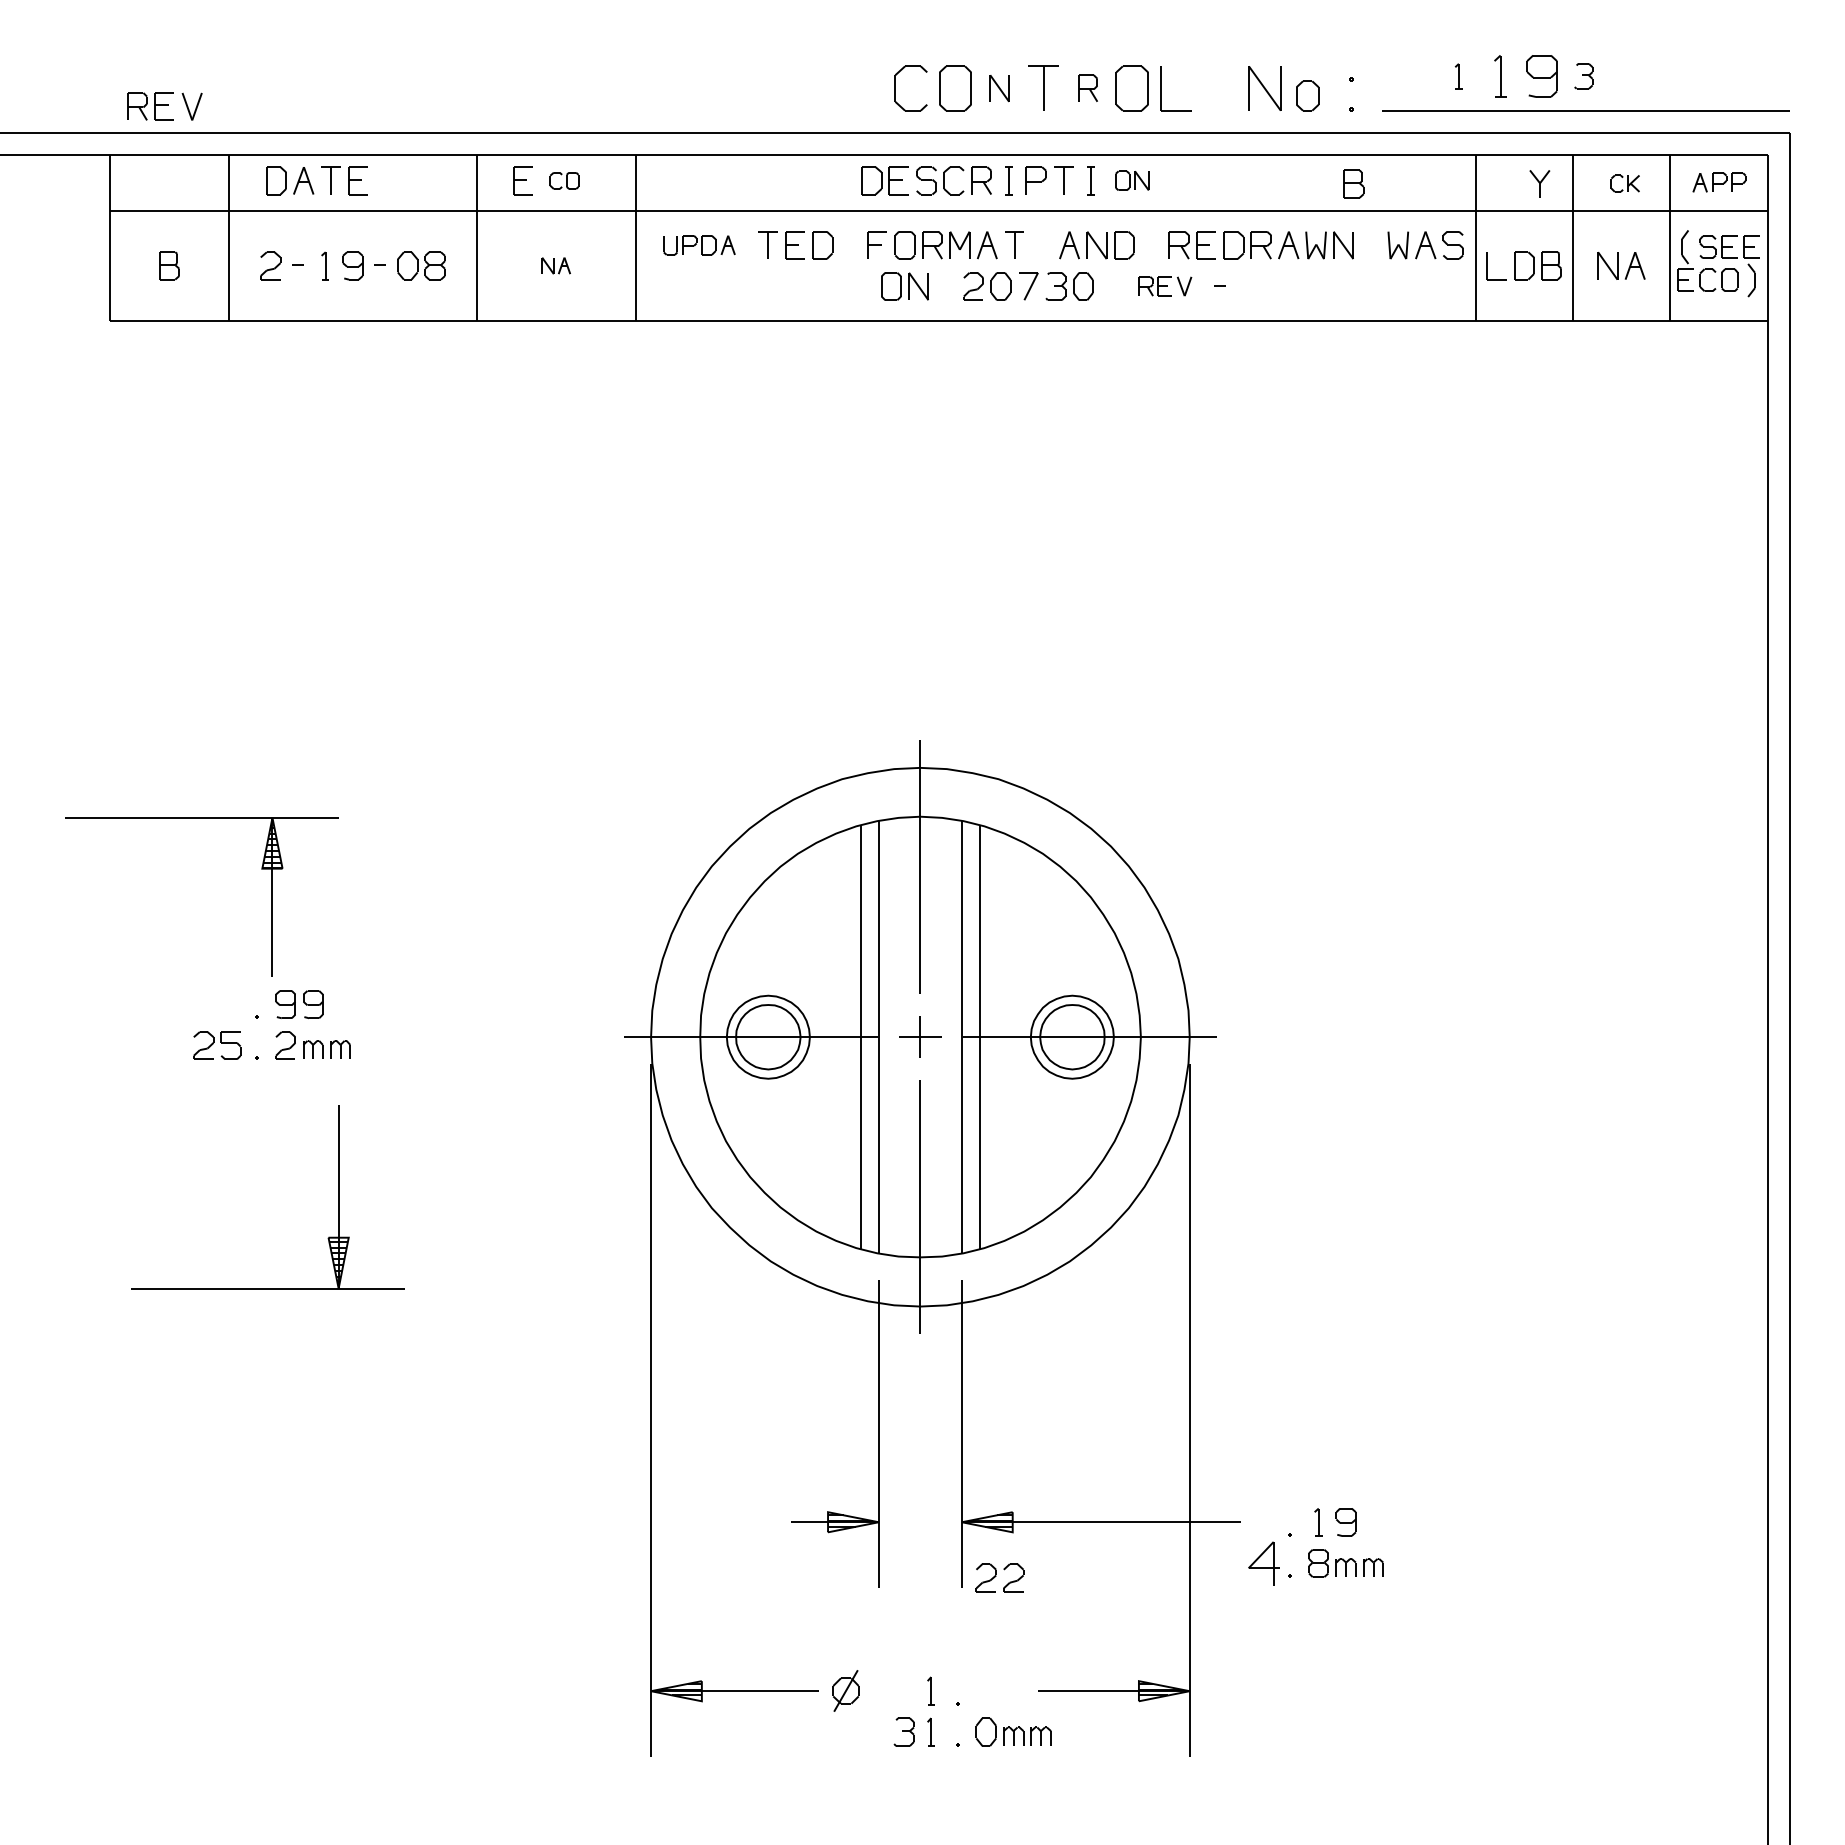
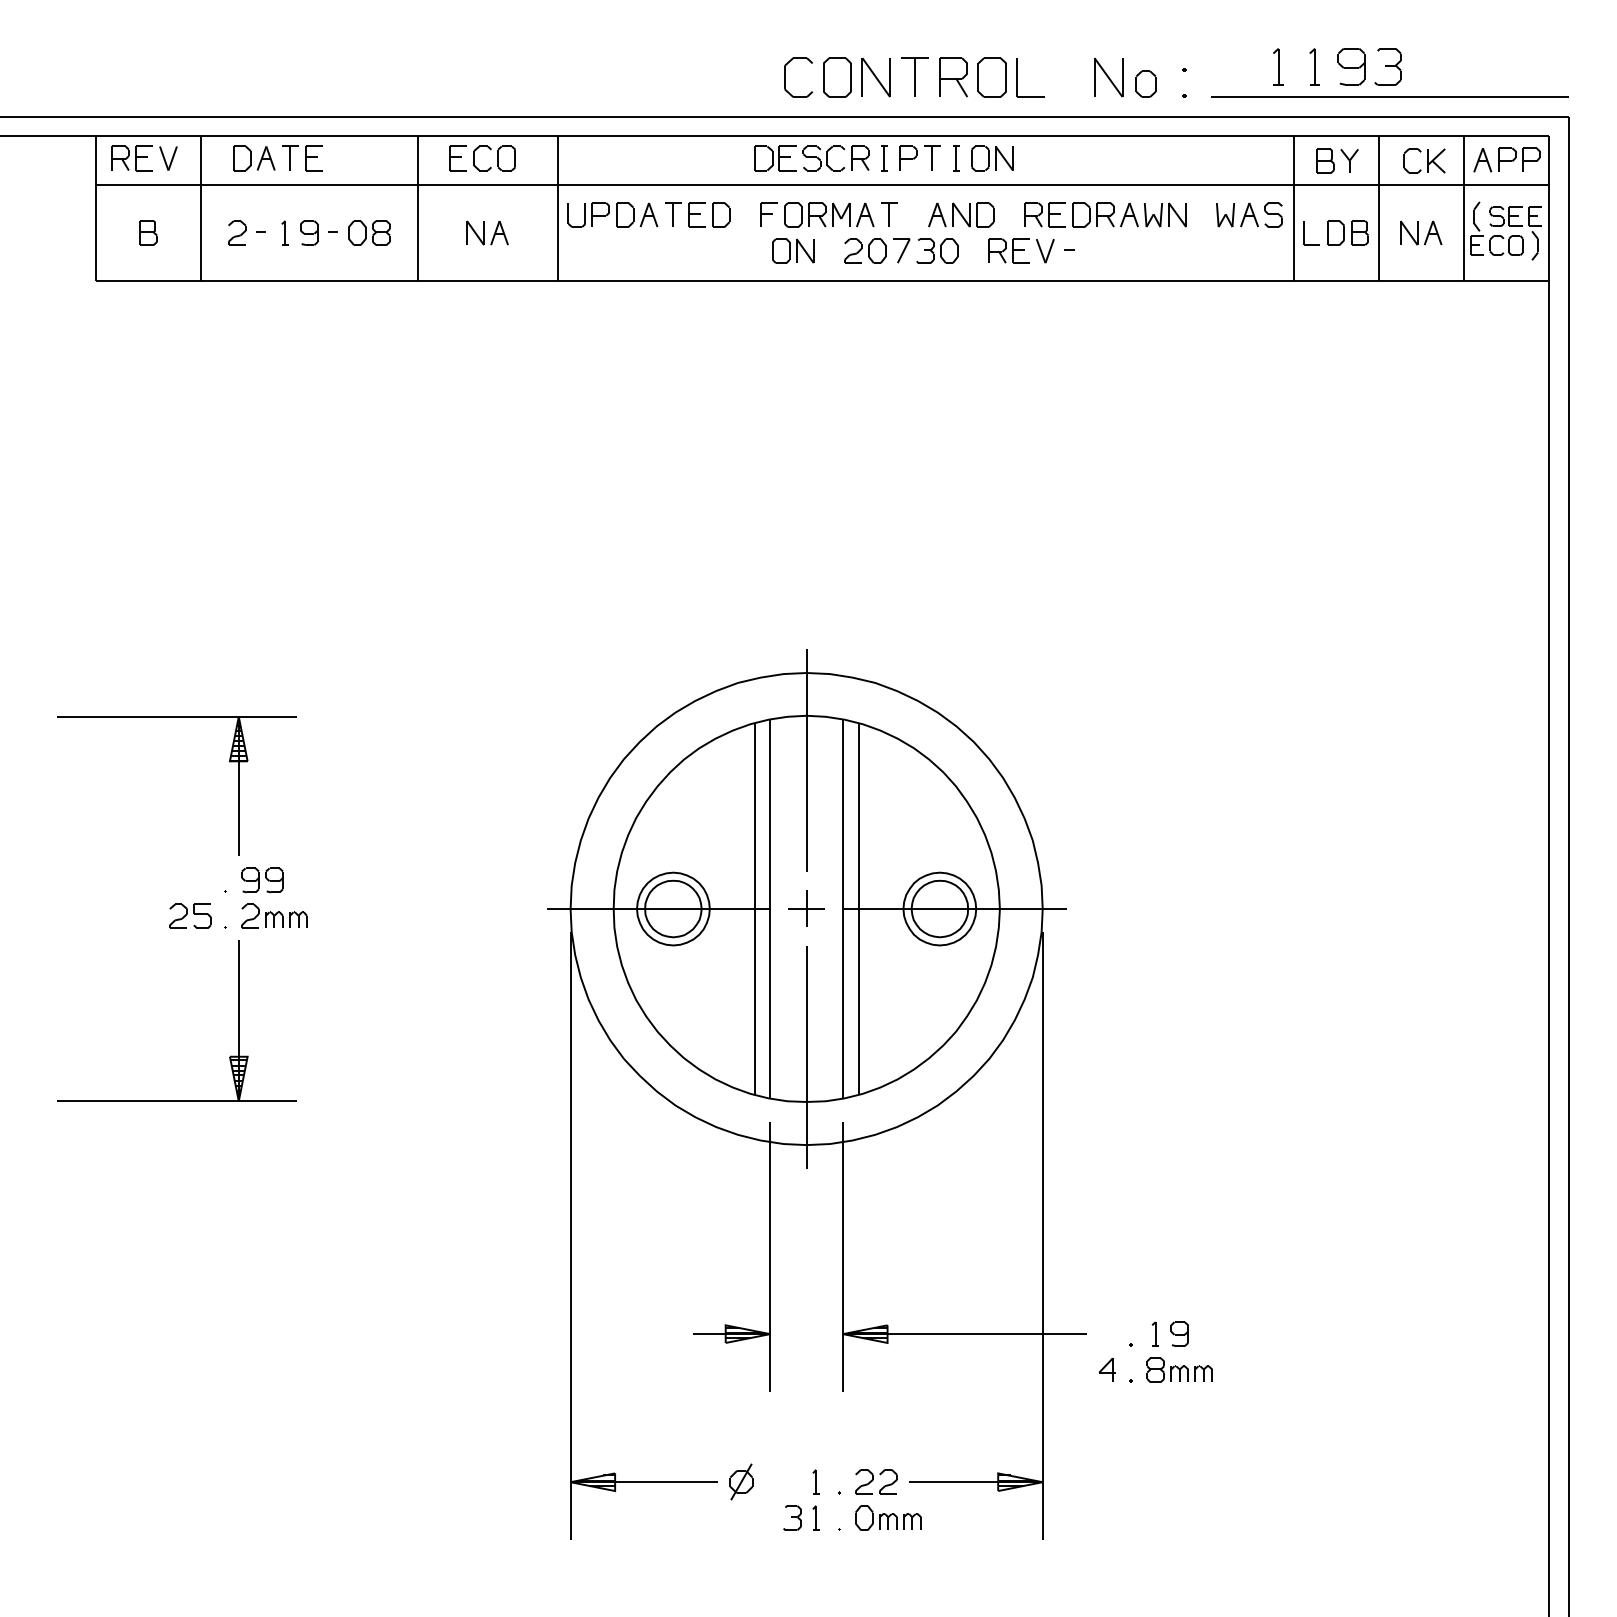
part: (1458, 75) -> (1278, 66), size x1.67
part: (1583, 75) -> (1387, 66), size x1.67
part: (998, 88) -> (875, 77), size x1.67
part: (1087, 88) -> (953, 77), size x1.67
part: (164, 106) -> (144, 158), moved
part: (564, 180) -> (494, 158), size x1.67
part: (1132, 180) -> (992, 158), size x1.43
part: (1718, 181) -> (1506, 159), size x1.43
part: (1353, 183) -> (1325, 160), moved
part: (1625, 183) -> (1424, 160), size x1.67
part: (698, 244) -> (612, 214), size x1.43
part: (556, 265) -> (487, 232), size x1.67
part: (1165, 285) -> (1021, 250), size x1.43
part: (338, 1196) -> (238, 1020), moved
part: (1263, 1562) -> (1107, 1369), size x0.62
part: (1000, 1577) -> (876, 1481), moved

